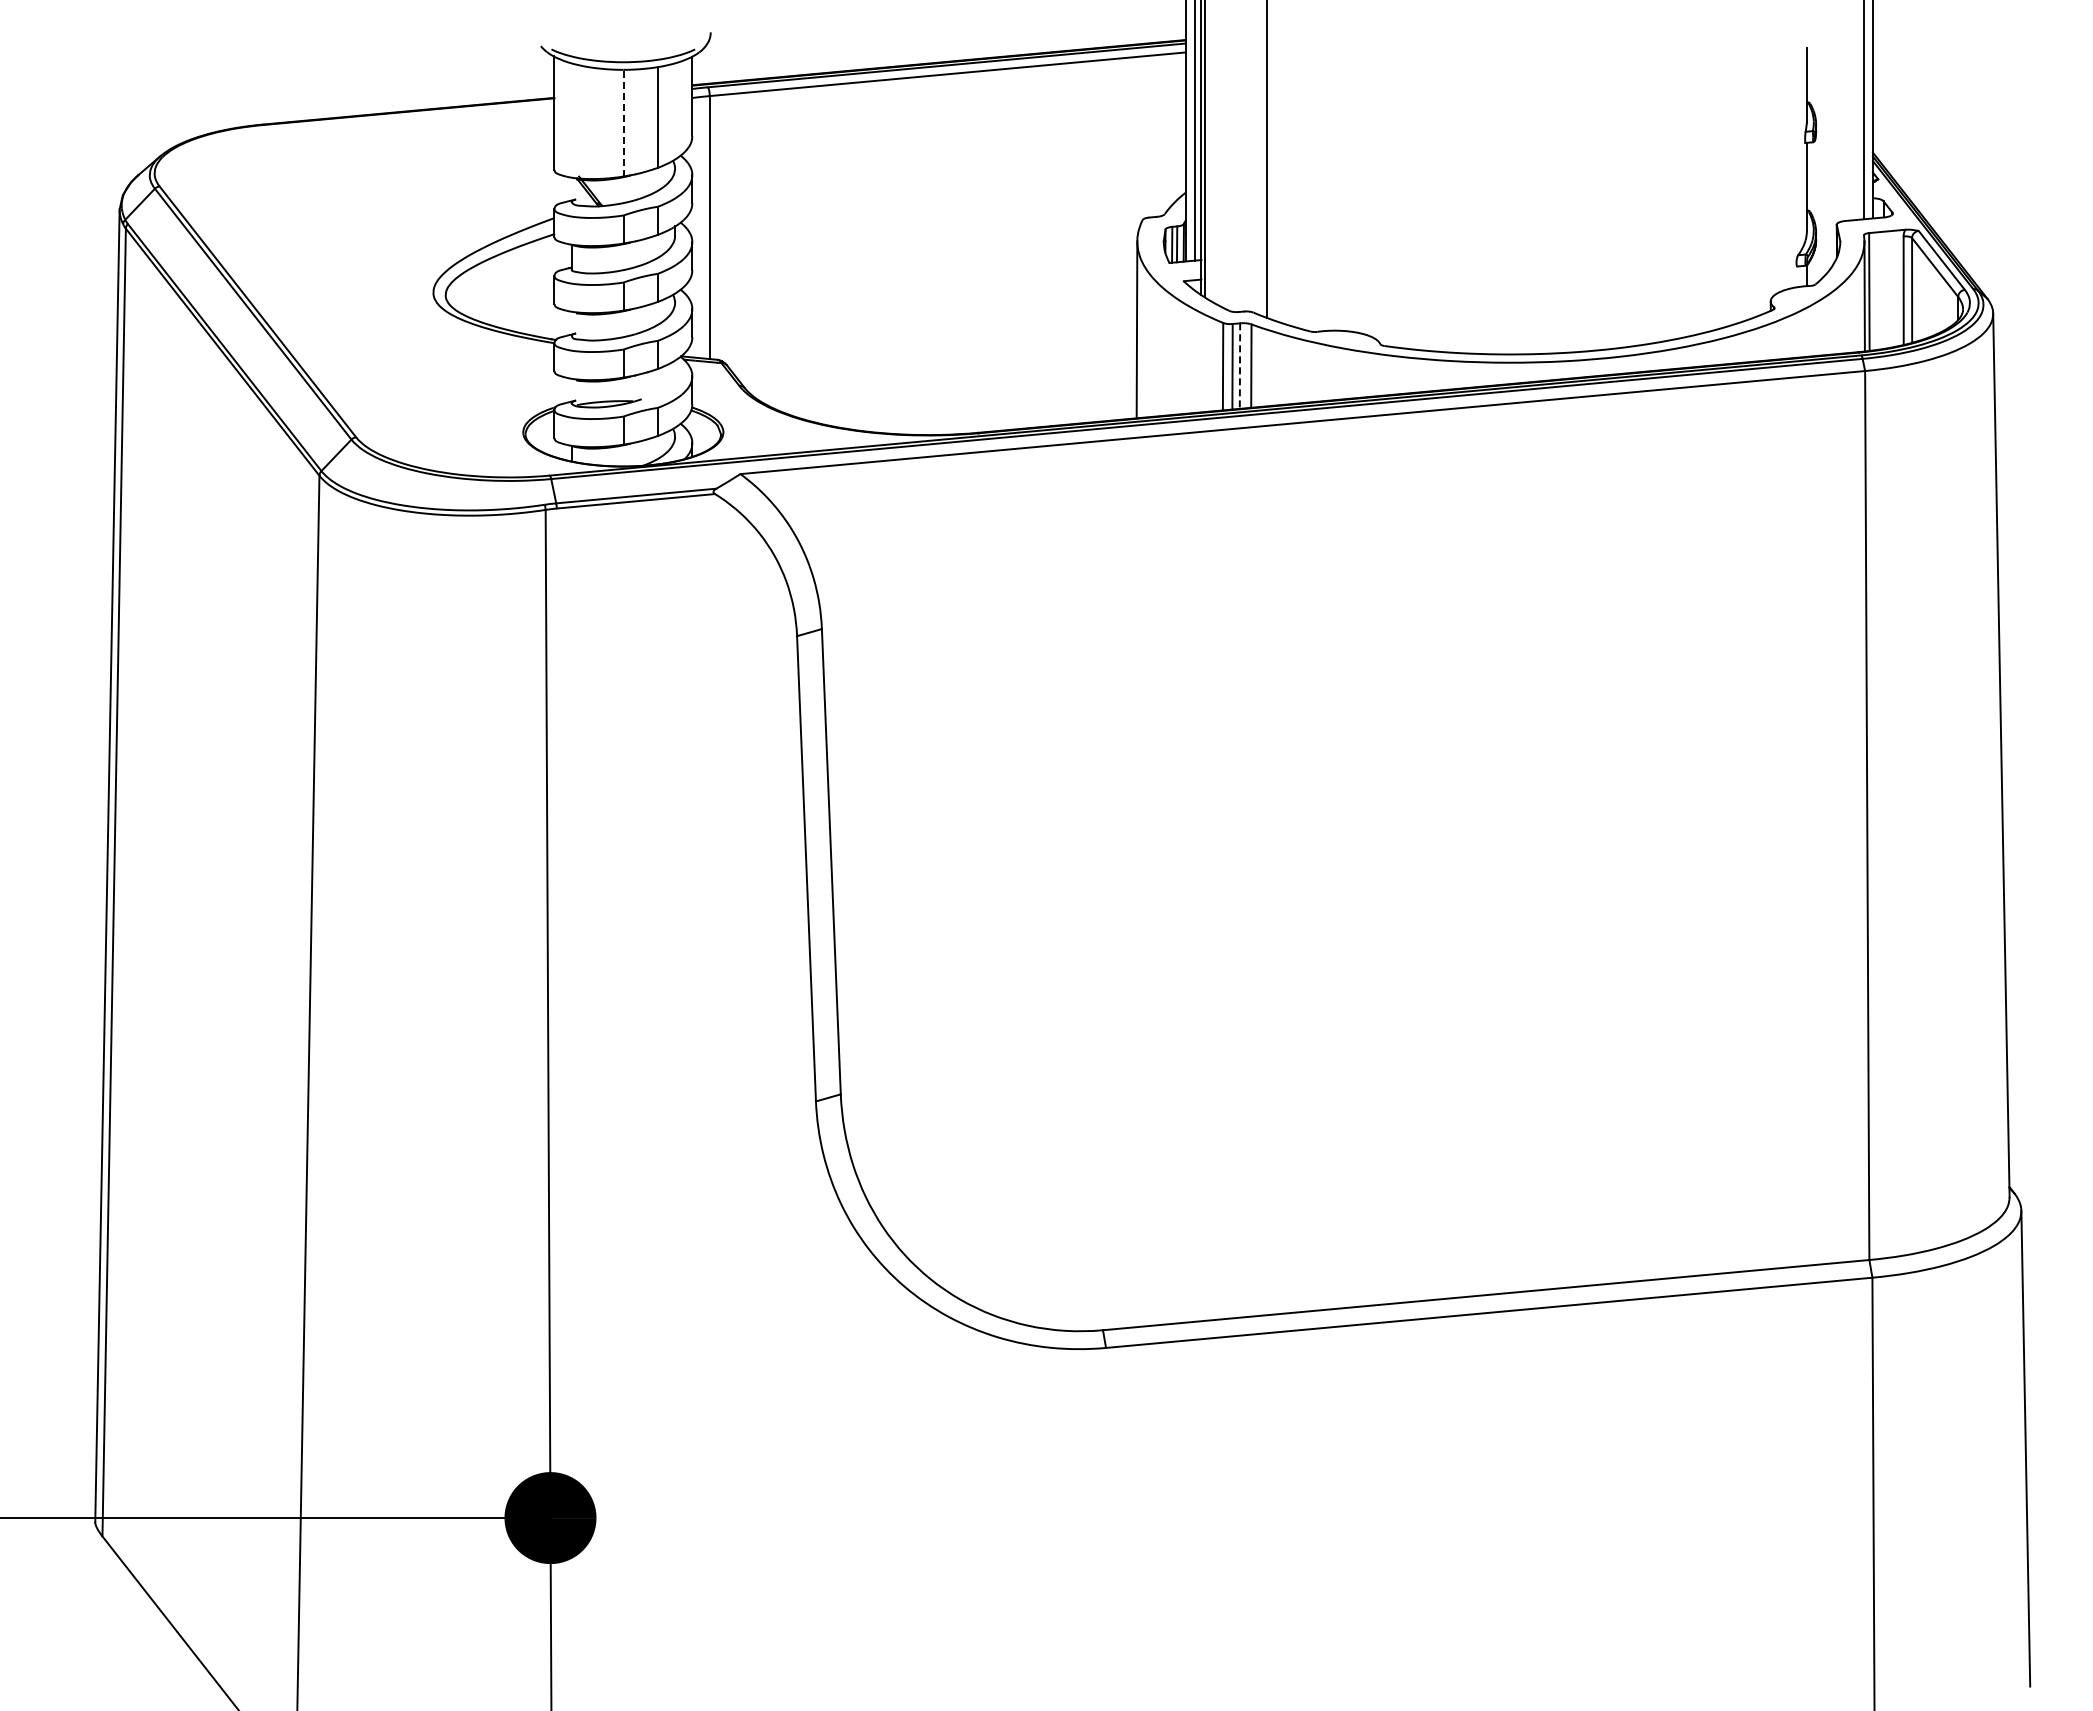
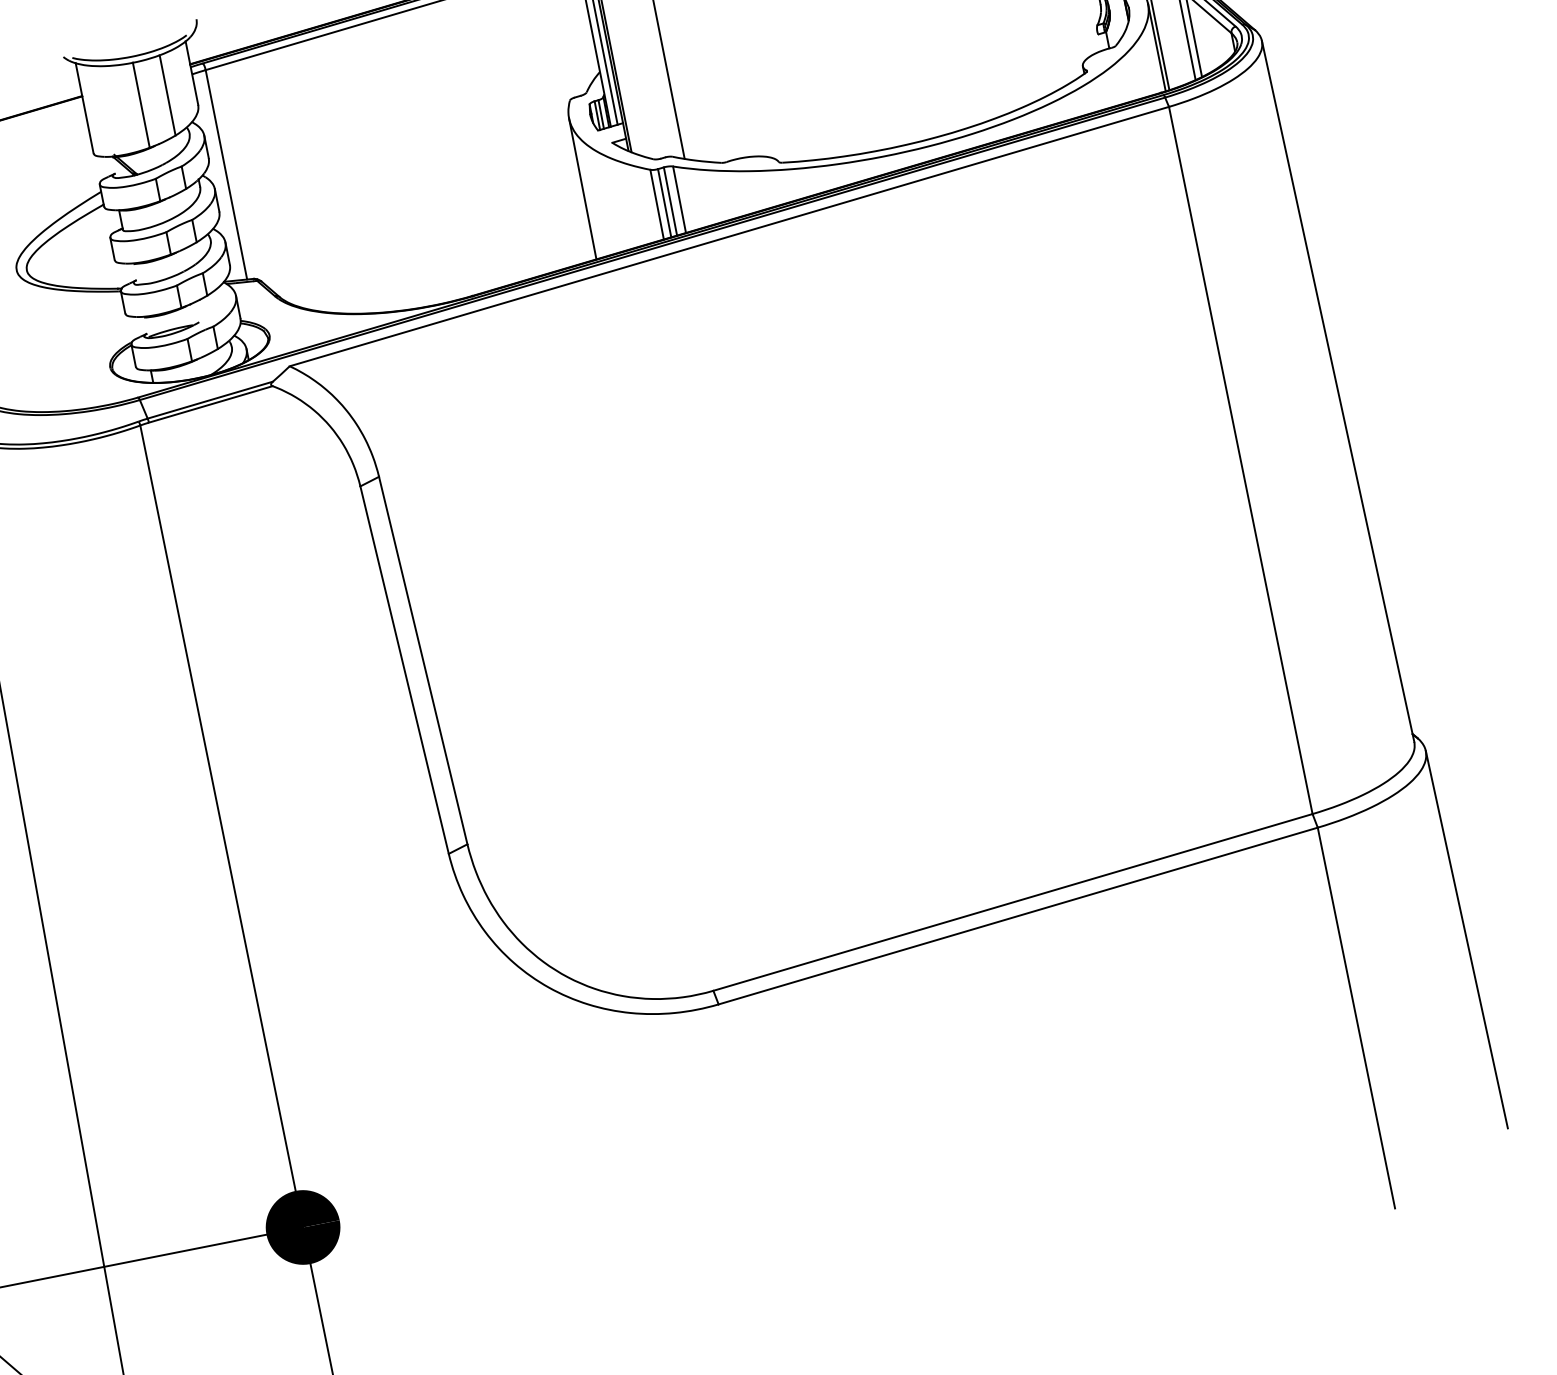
line: (623, 123) -> (141, 105), dashed -> solid
line: (1239, 366) -> (670, 201), dashed -> solid

